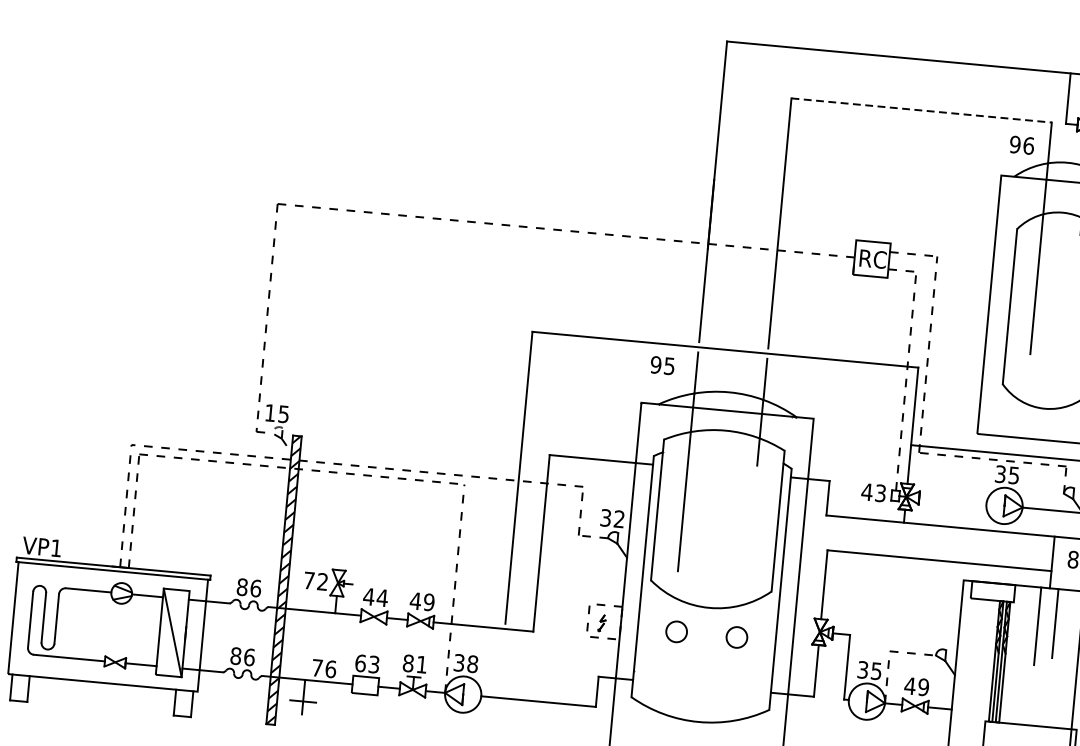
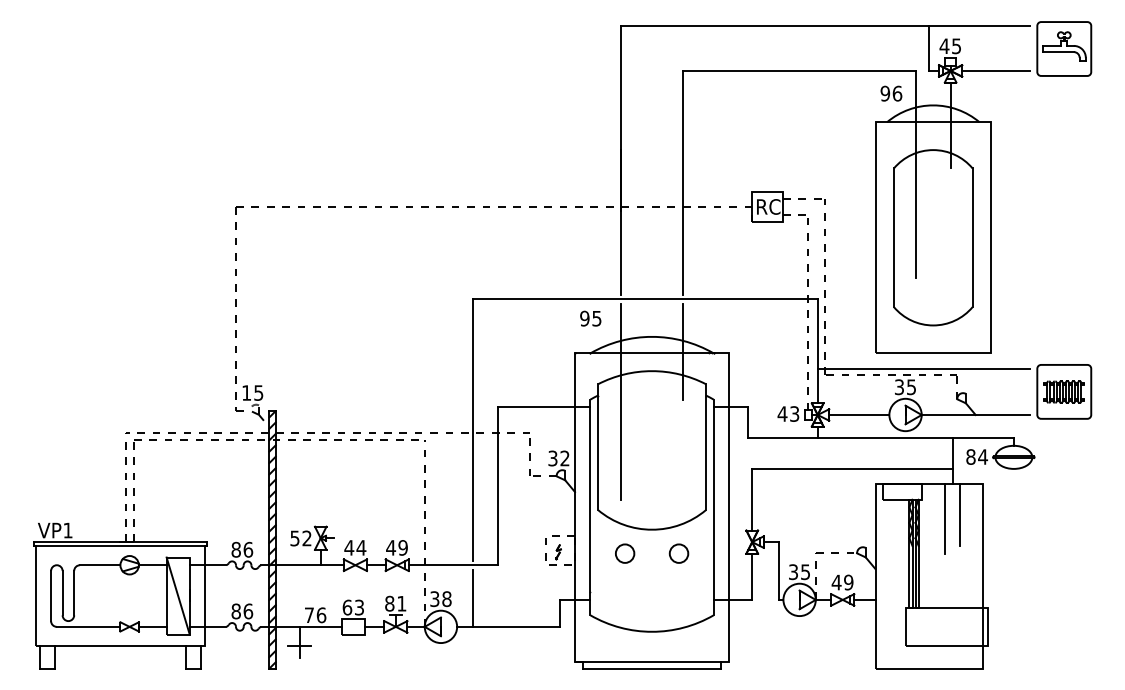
line: (922, 111) -> (800, 71), dashed -> solid
line: (953, 500) -> (859, 414), added
text: (308, 580) -> (294, 538), 72 -> 52
line: (501, 665) -> (472, 597), added

